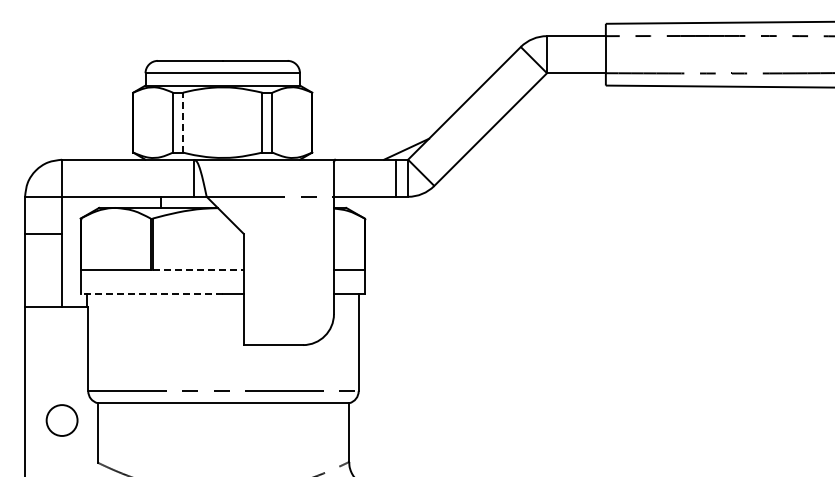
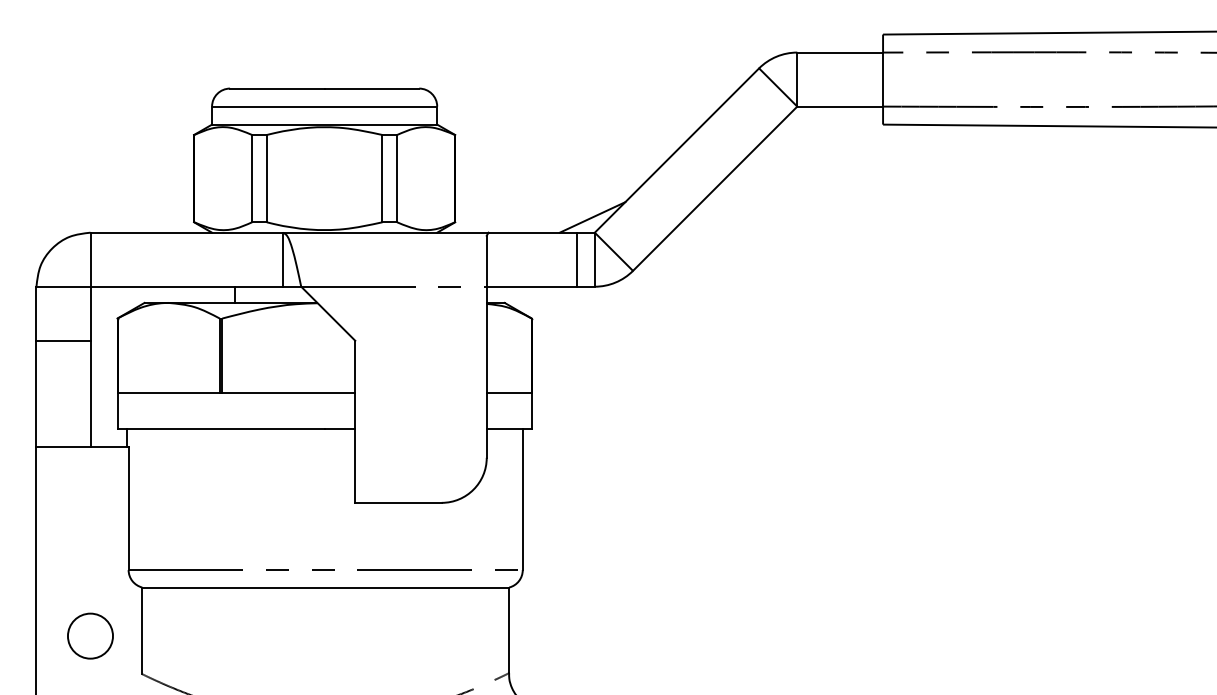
line: (183, 122) -> (267, 178), dashed -> solid
line: (198, 269) -> (289, 392), dashed -> solid
line: (151, 294) -> (220, 429), dashed -> solid
circle: (61, 420) -> (89, 636), moved

